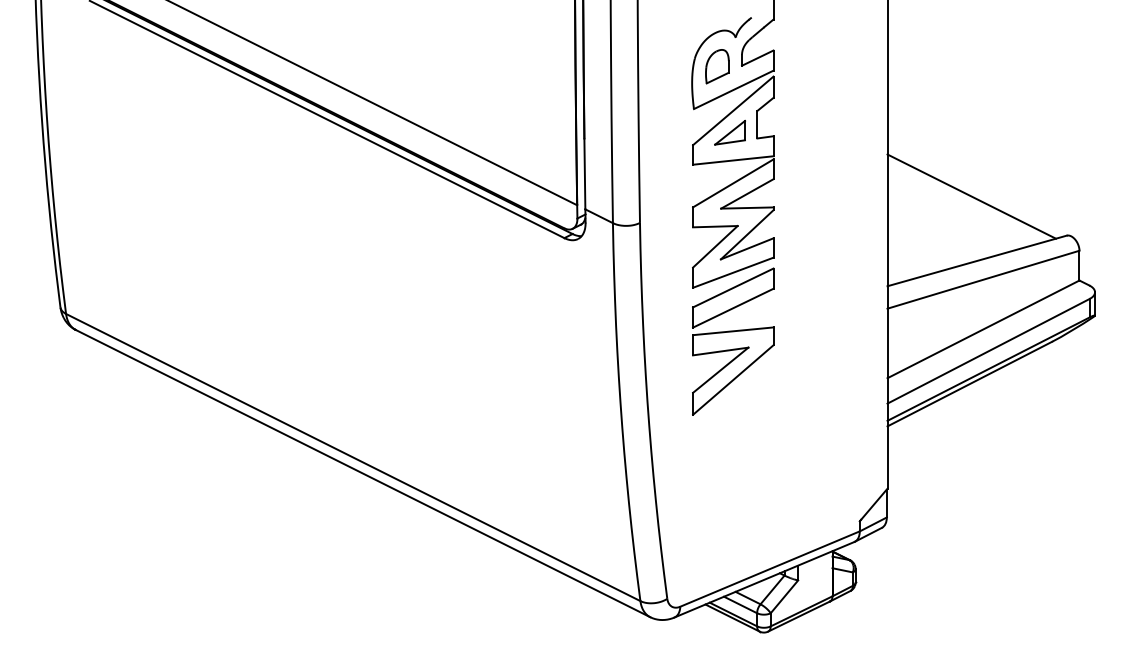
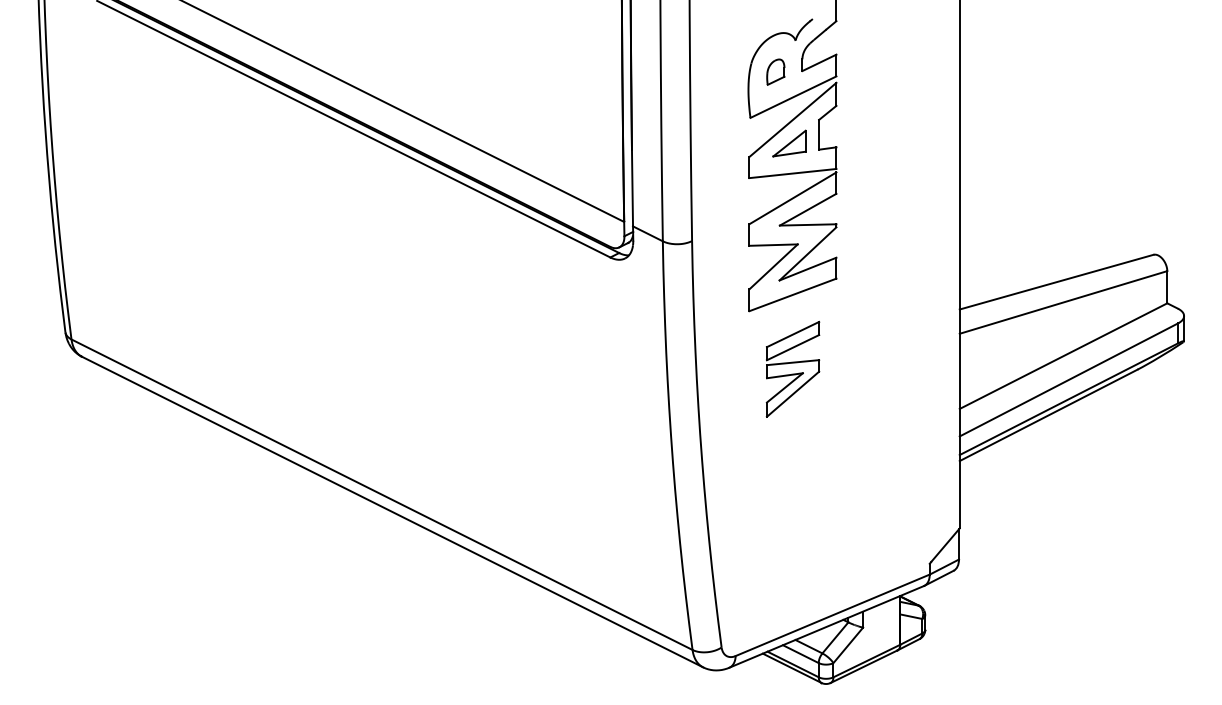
part: (717, 66) -> (775, 71), size x0.7
line: (971, 196) -> (1050, 212), removed
part: (733, 341) -> (793, 369), size x0.6

